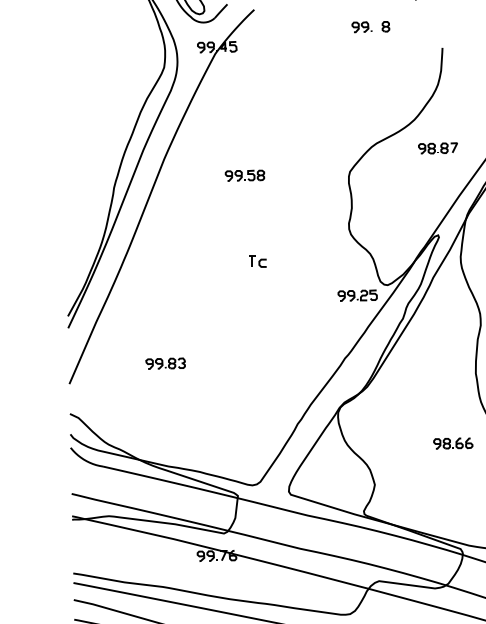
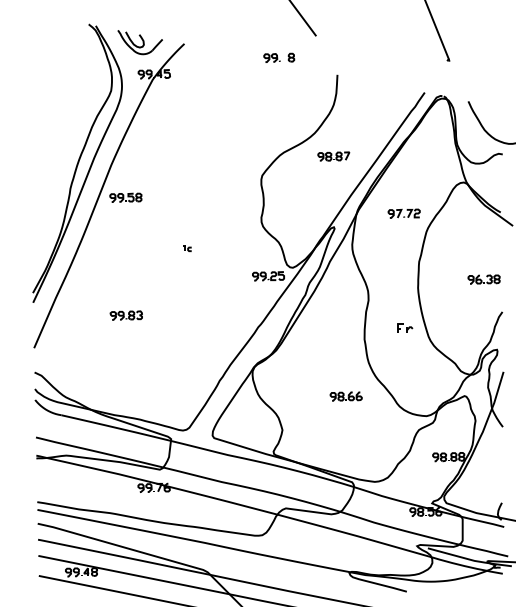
part: (244, 175) -> (125, 197), moved
part: (258, 261) -> (187, 248), size x0.6
part: (164, 363) -> (125, 315), moved

